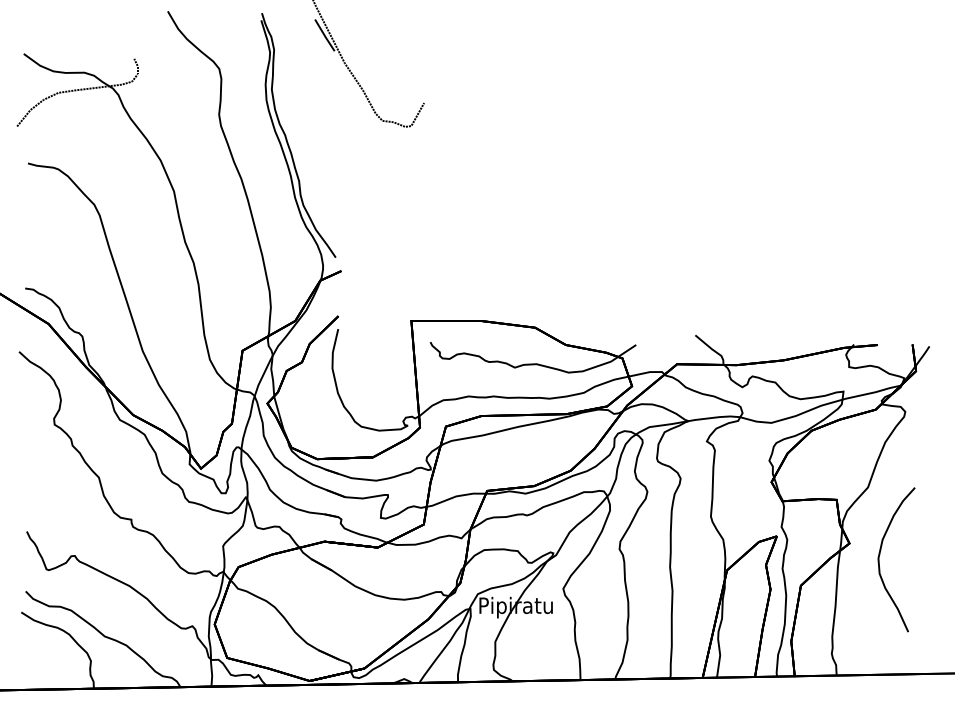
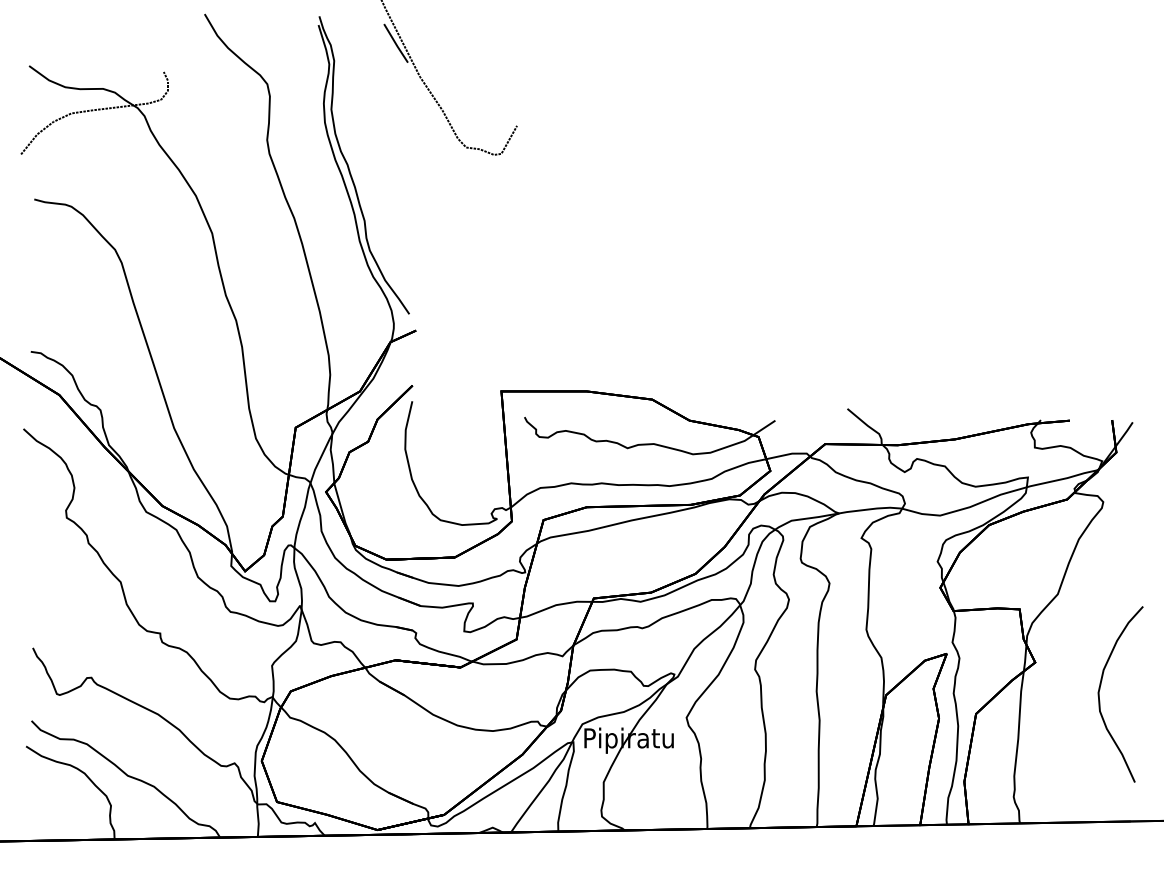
curve: (880, 555) -> (1100, 689), moved

